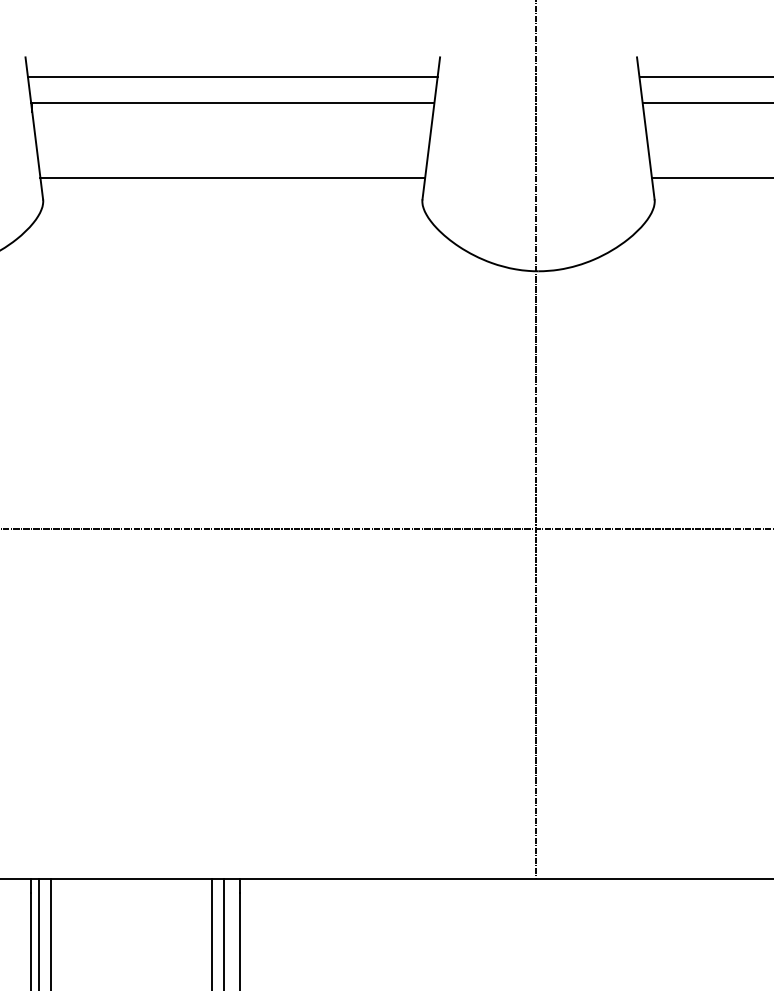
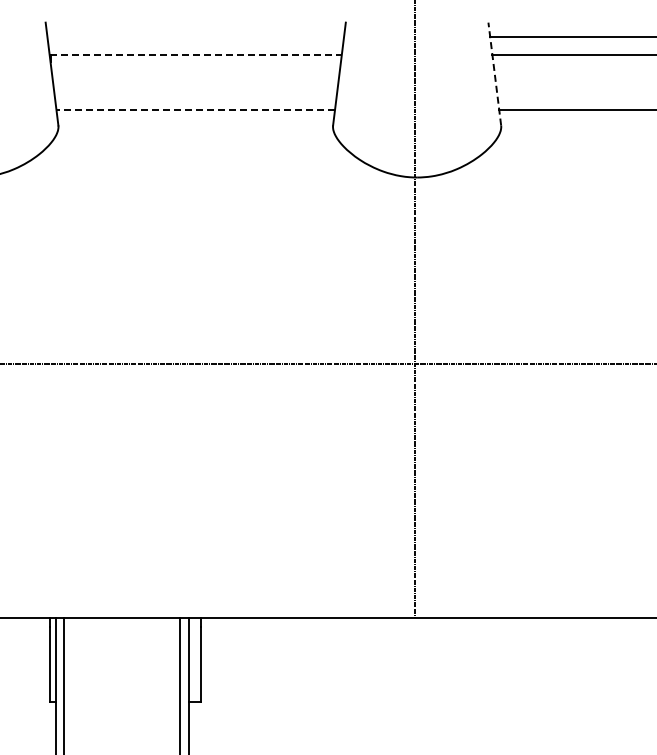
line: (232, 77) -> (195, 37), removed
line: (233, 102) -> (196, 55), solid -> dashed
line: (645, 129) -> (494, 74), solid -> dashed
line: (232, 177) -> (195, 109), solid -> dashed

